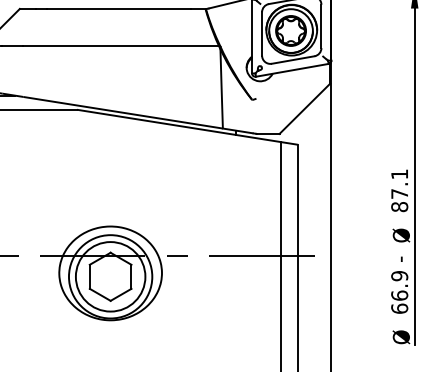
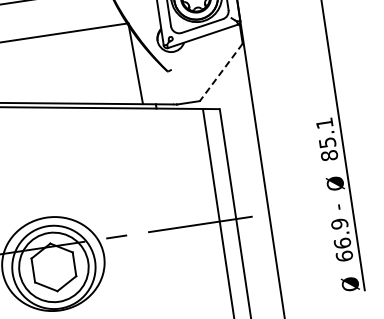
line: (304, 108) -> (220, 72), solid -> dashed
text: (399, 193) -> (327, 142), 87.1 -> 85.1

